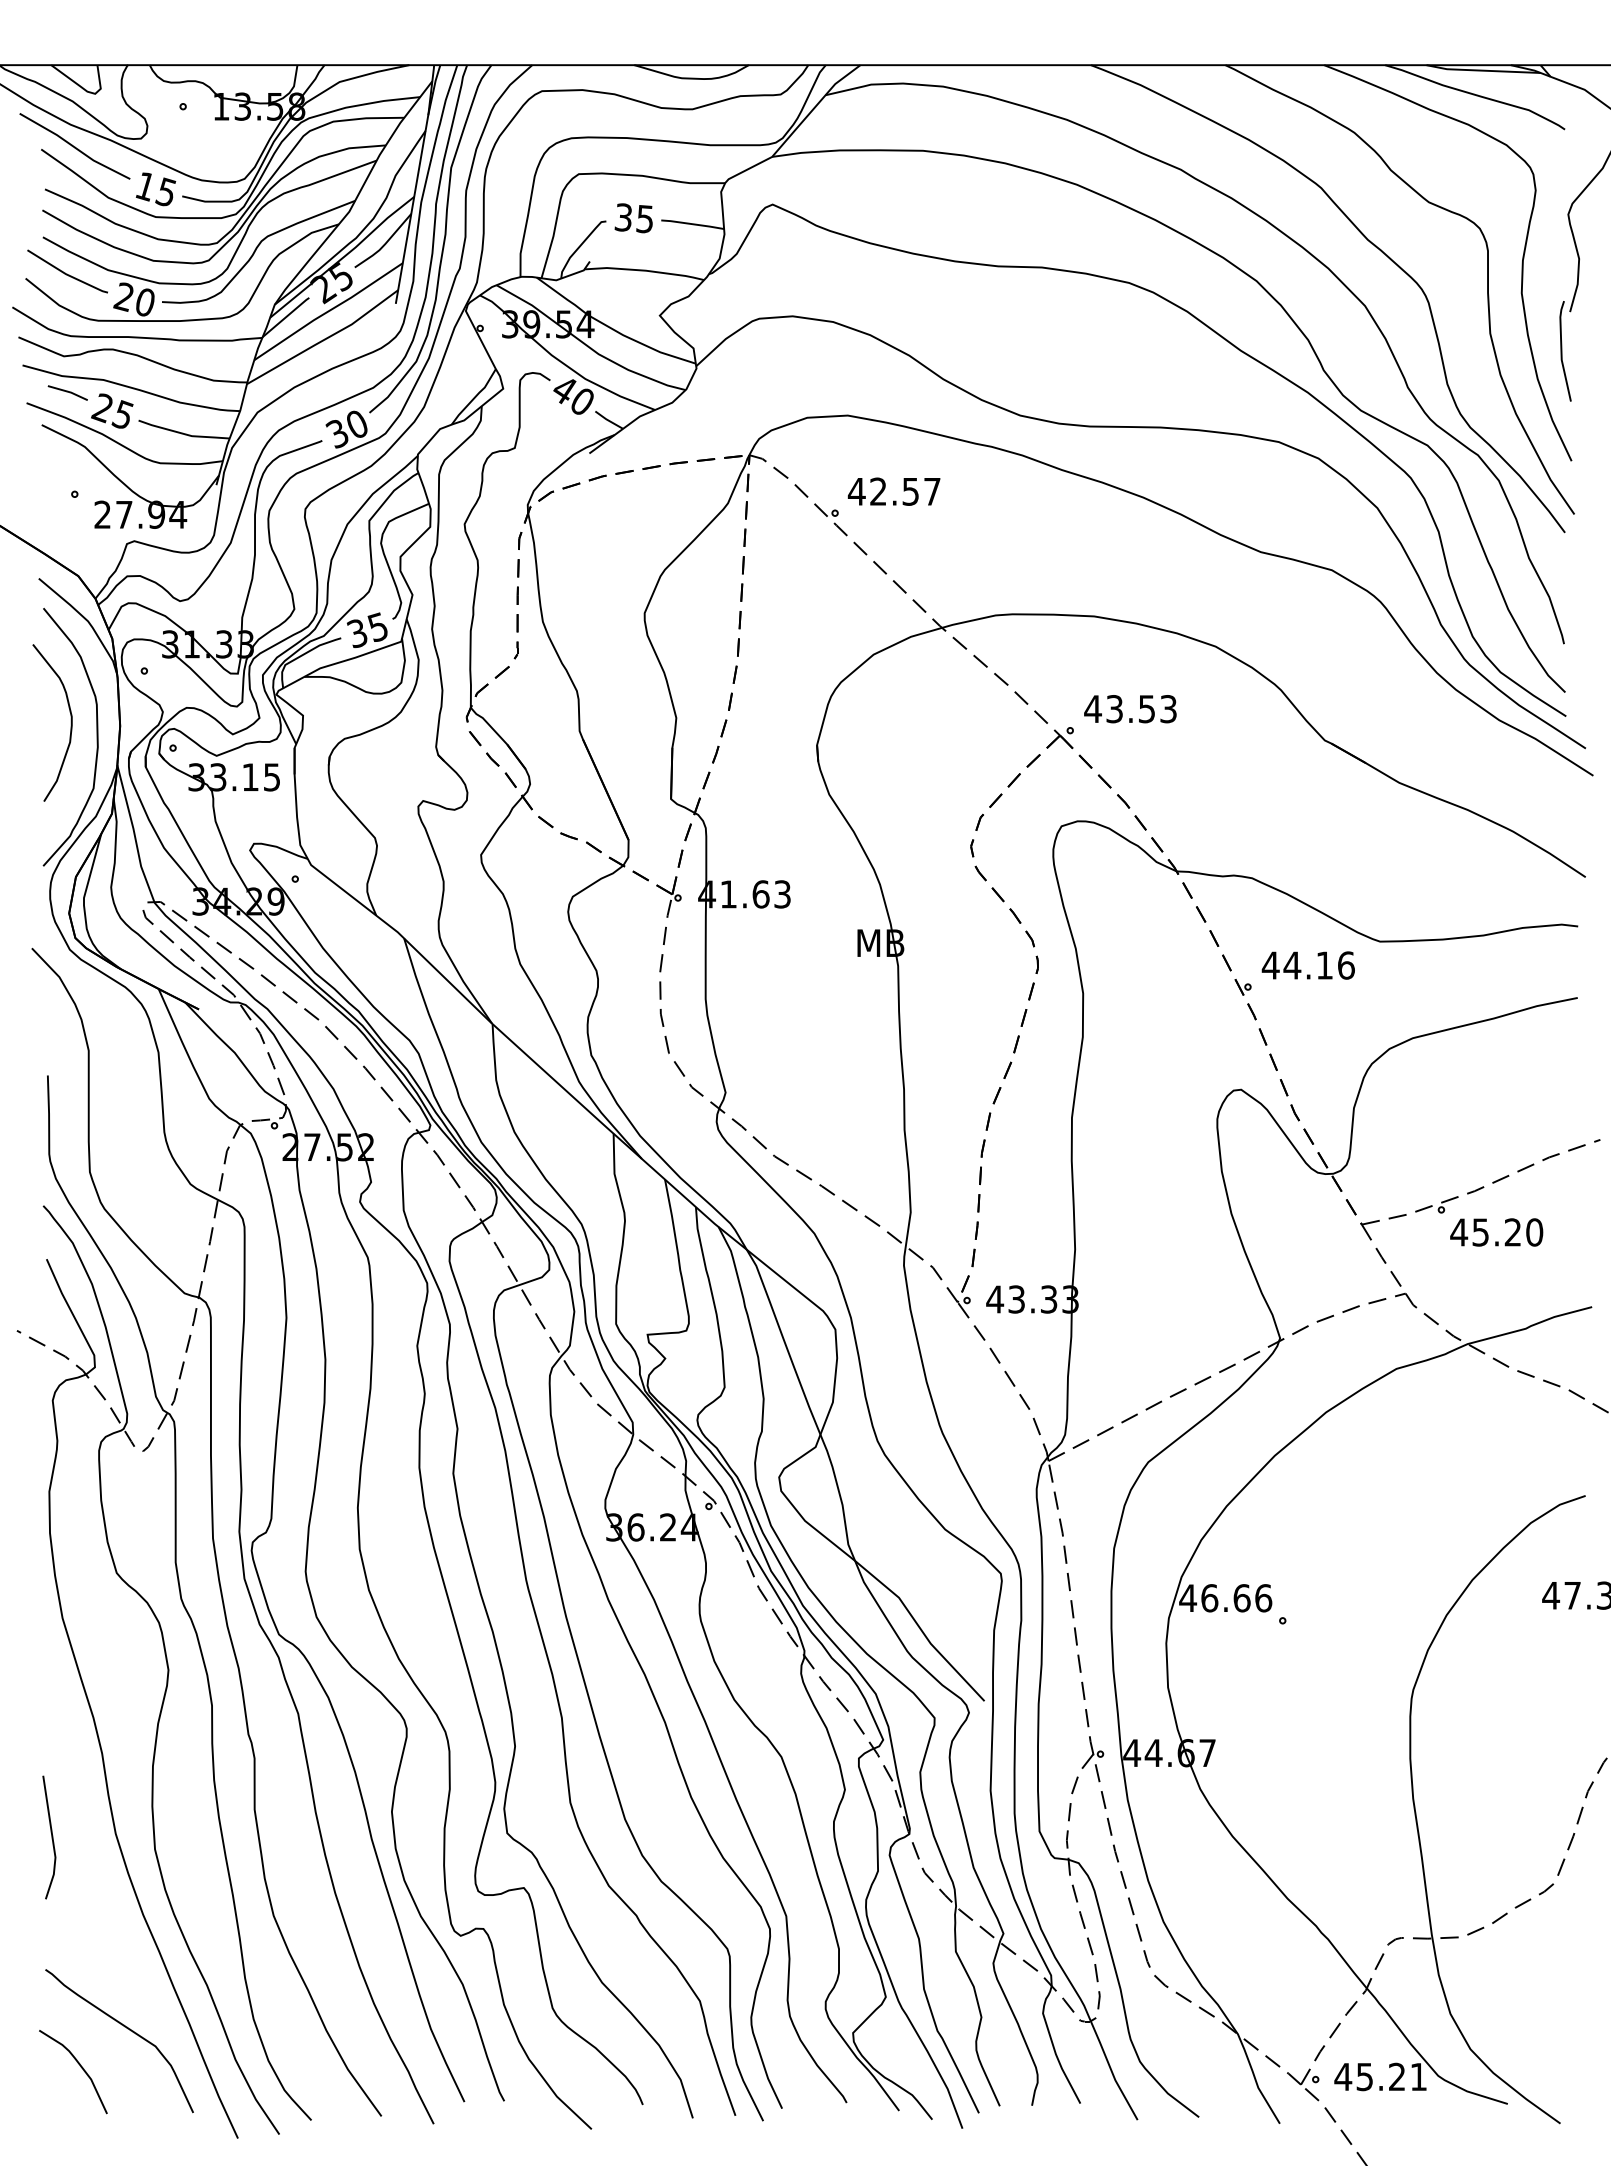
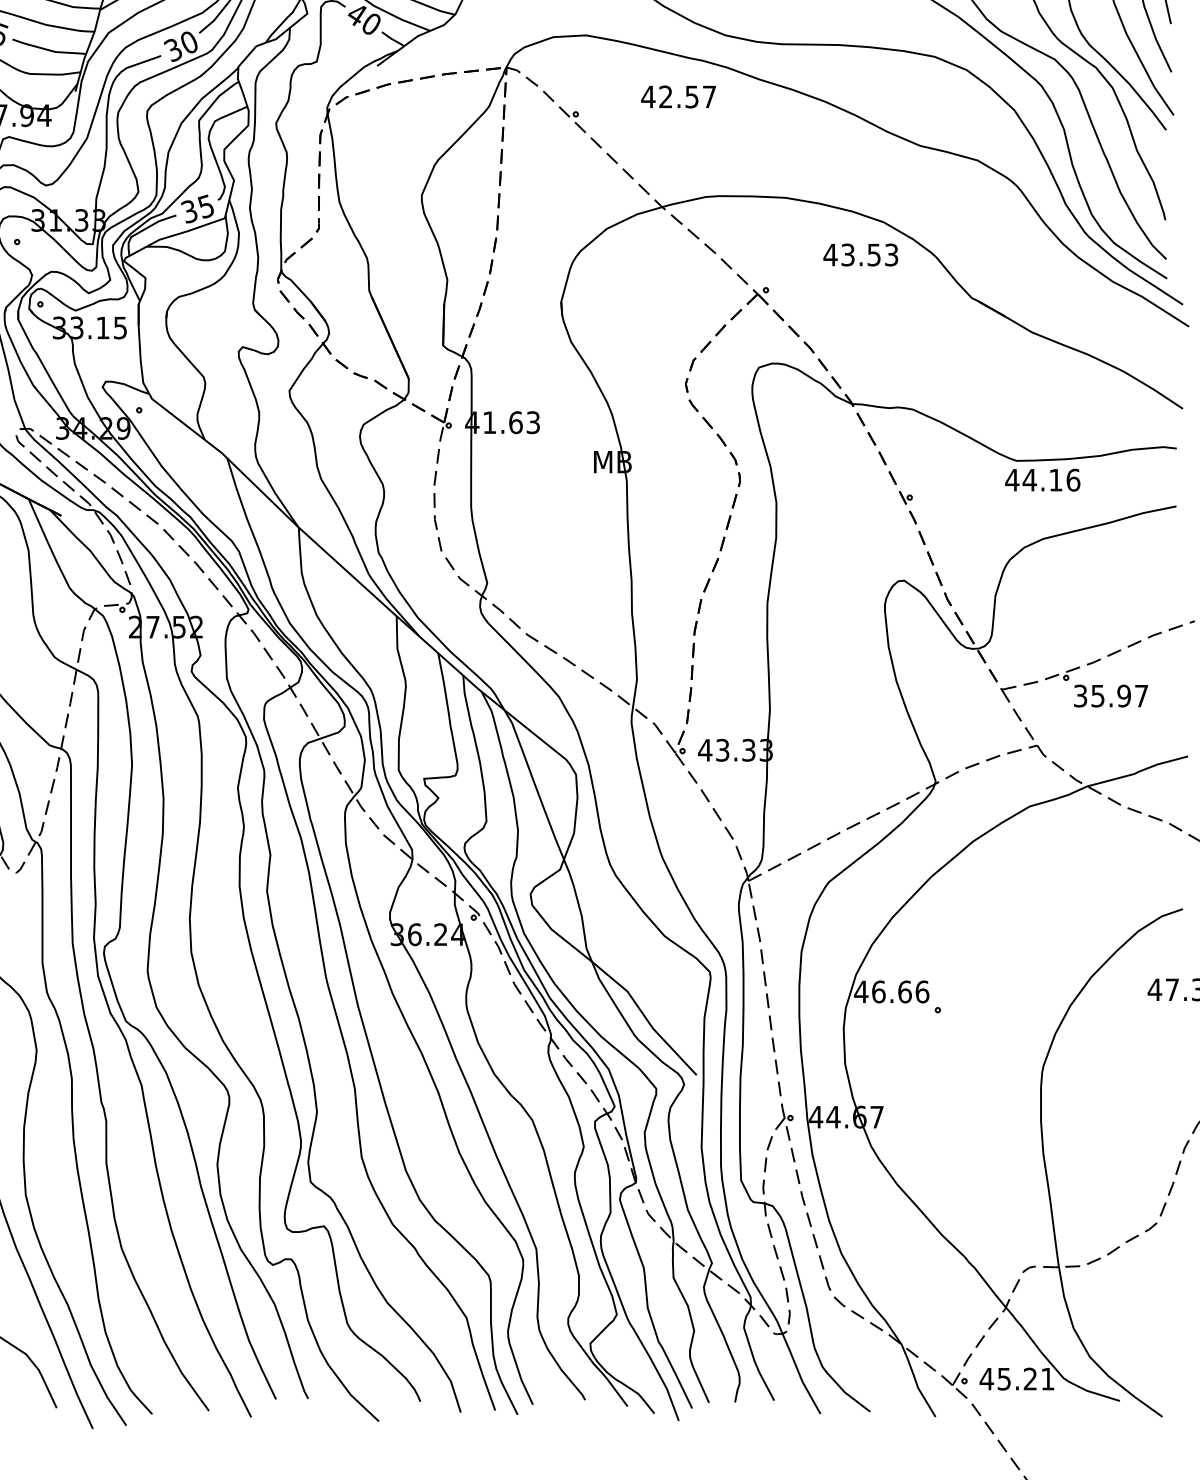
text: (893, 491) -> (678, 96), moved
text: (1130, 709) -> (860, 255), moved
text: (1307, 965) -> (1042, 480), moved
text: (1496, 1232) -> (1110, 696), 45.20 -> 35.97

